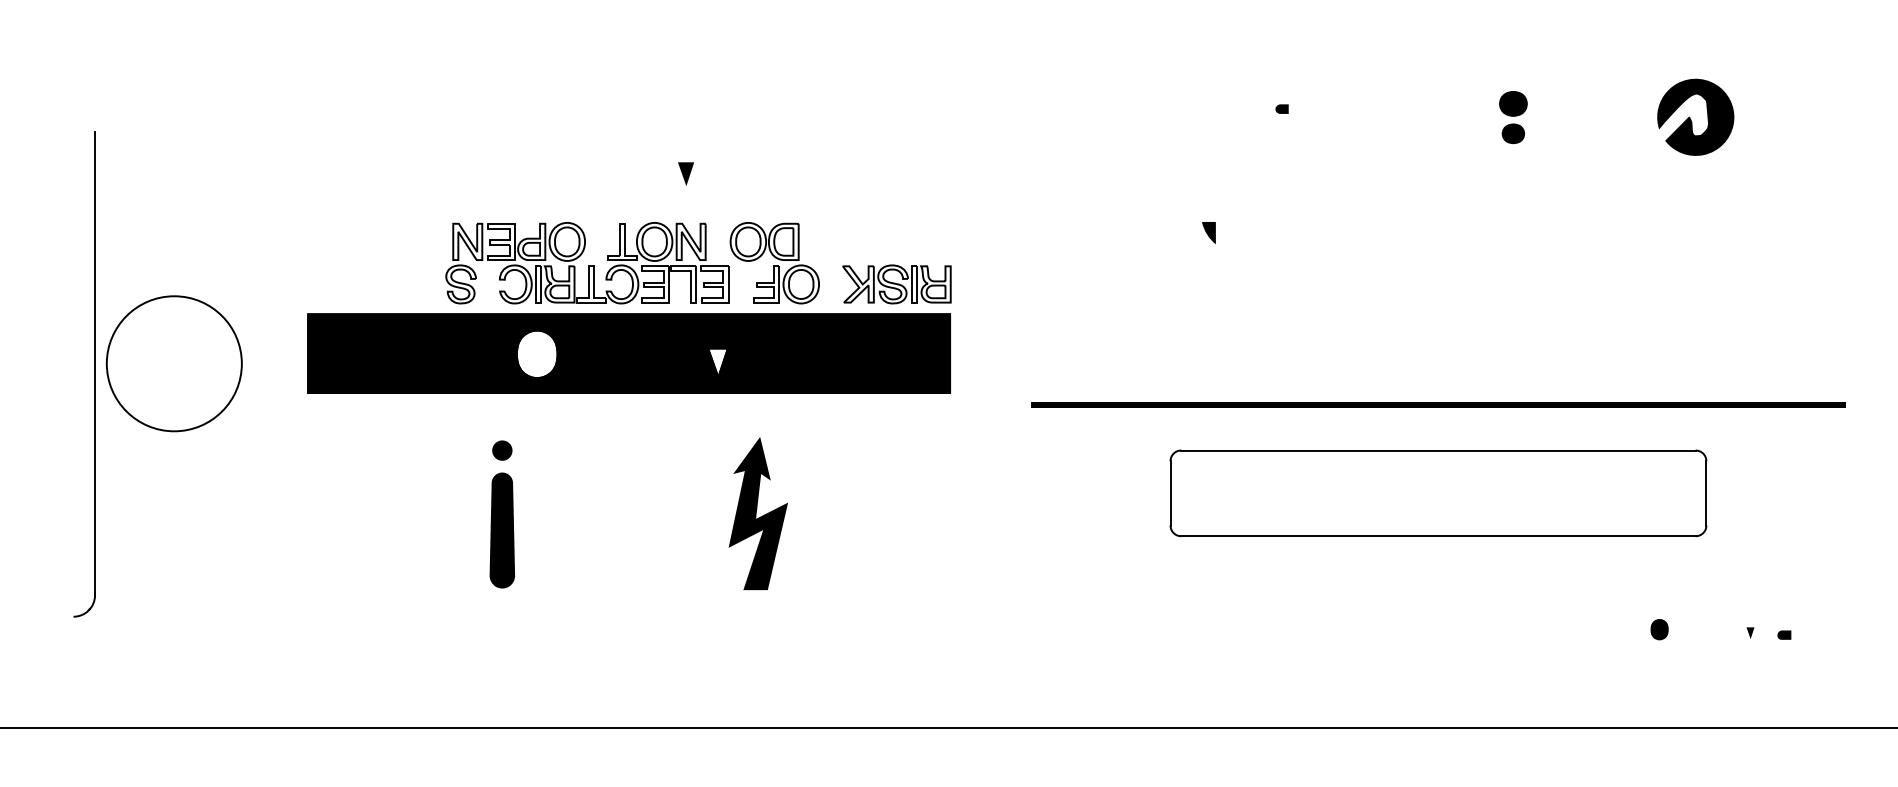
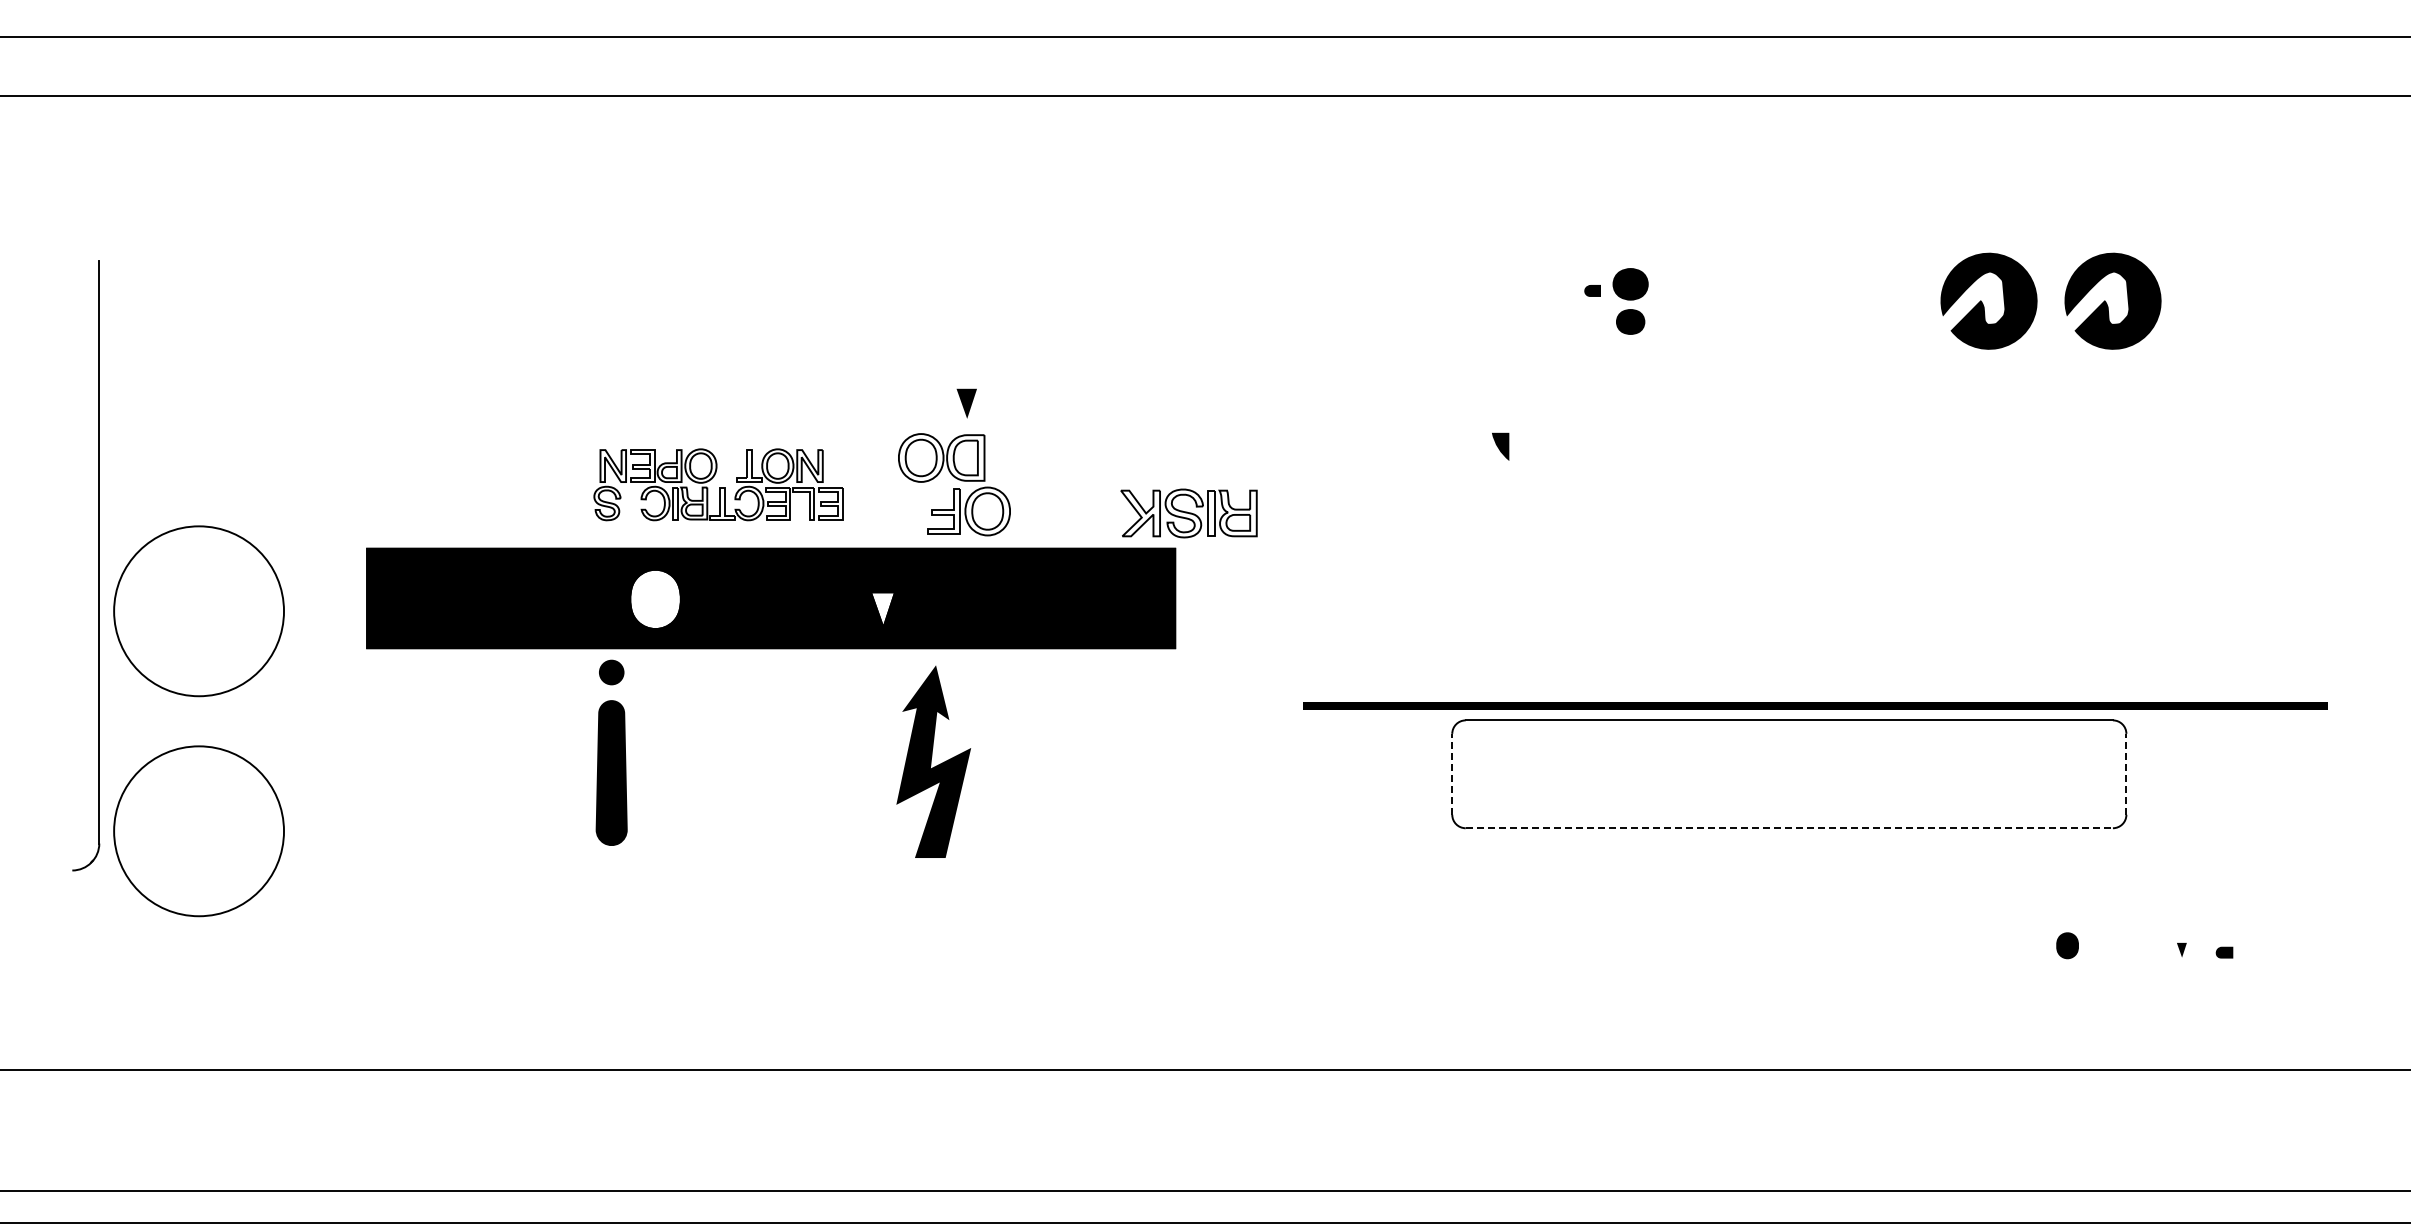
part: (1596, 116) -> (1988, 300), added
part: (1513, 117) -> (1630, 301), moved
part: (685, 173) -> (966, 403), moved
part: (587, 263) -> (718, 484), size x0.7
part: (896, 284) -> (1188, 513), moved
part: (94, 374) -> (98, 565), moved
part: (1438, 404) -> (1815, 705), moved
line: (1170, 492) -> (1452, 773), solid -> dashed
line: (1706, 492) -> (2126, 773), solid -> dashed
part: (758, 513) -> (933, 761), moved
part: (502, 514) -> (611, 752), moved
line: (1438, 536) -> (1789, 828), solid -> dashed
circle: (173, 538) -> (198, 831), added

